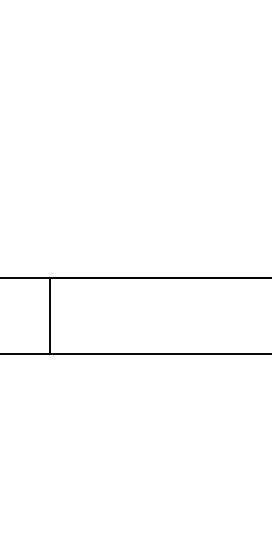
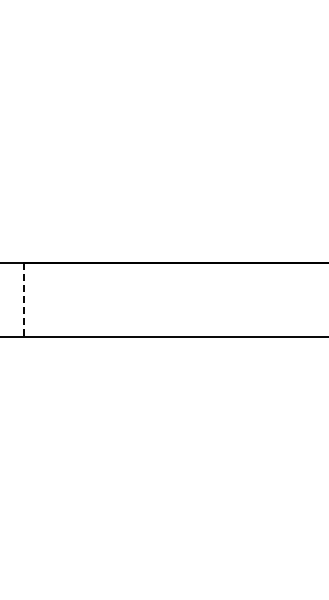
line: (49, 316) -> (24, 300), solid -> dashed

